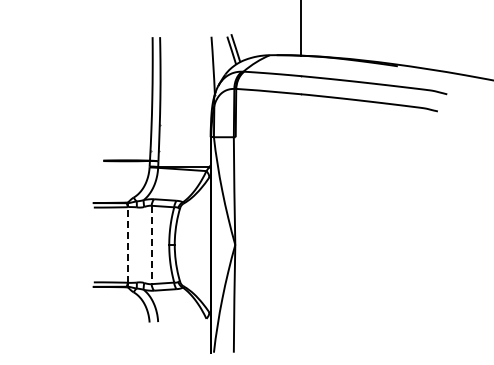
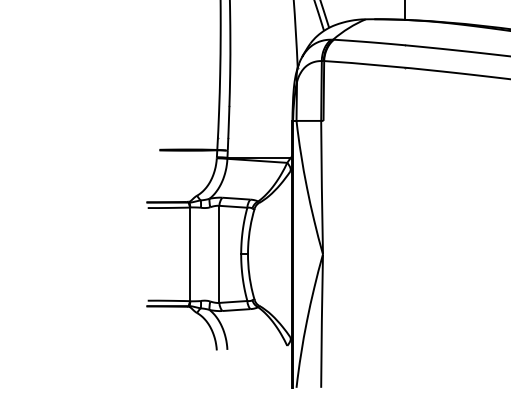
line: (128, 244) -> (190, 253), dashed -> solid
line: (151, 245) -> (219, 255), dashed -> solid

